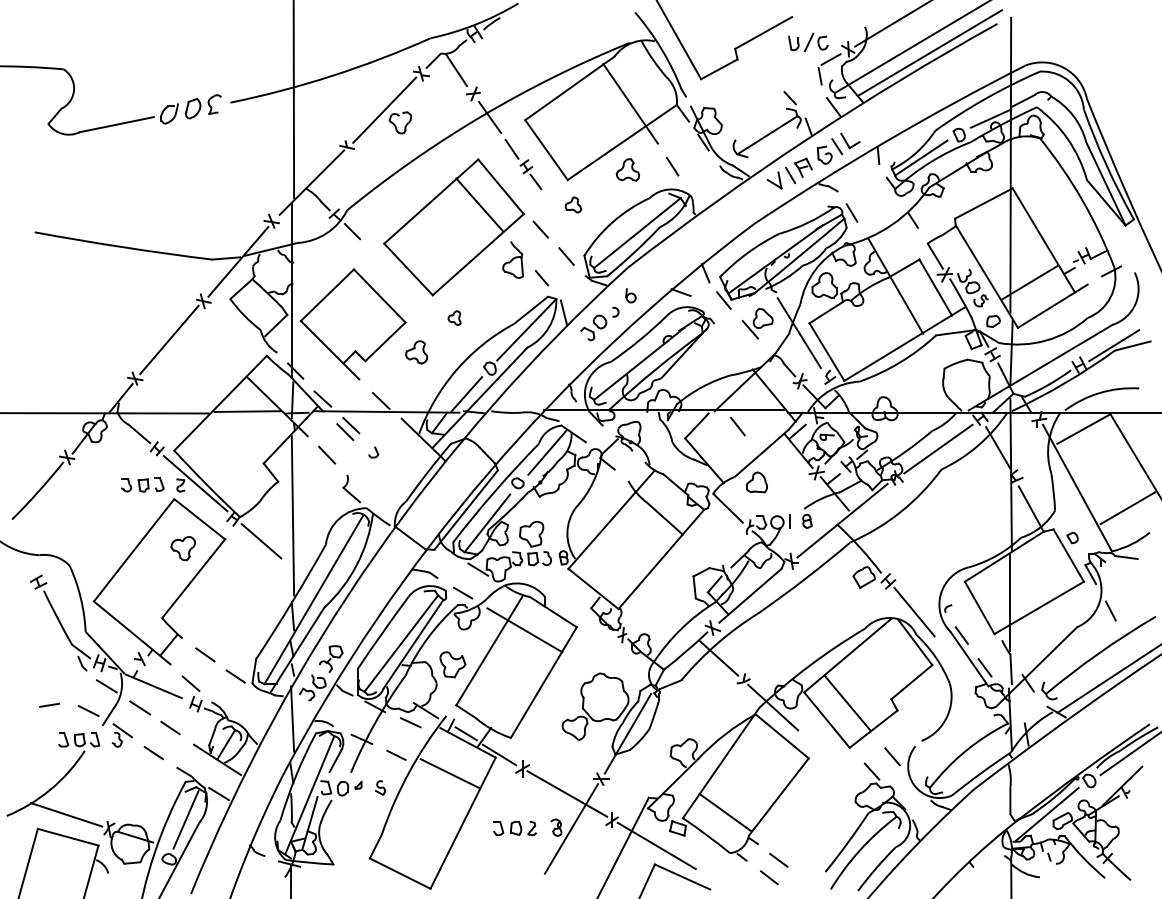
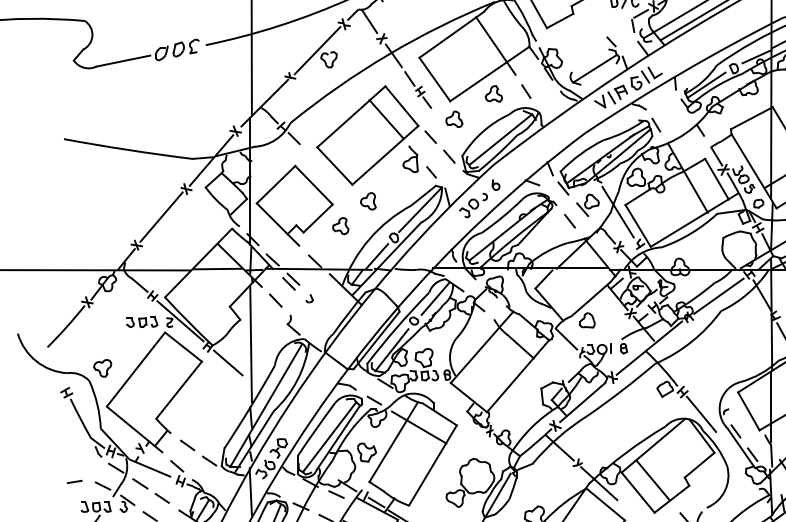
part: (573, 204) -> (454, 118), size x1.43
part: (454, 317) -> (368, 200), size x1.67
line: (737, 426) -> (569, 221), moved
part: (182, 548) -> (102, 368), moved

